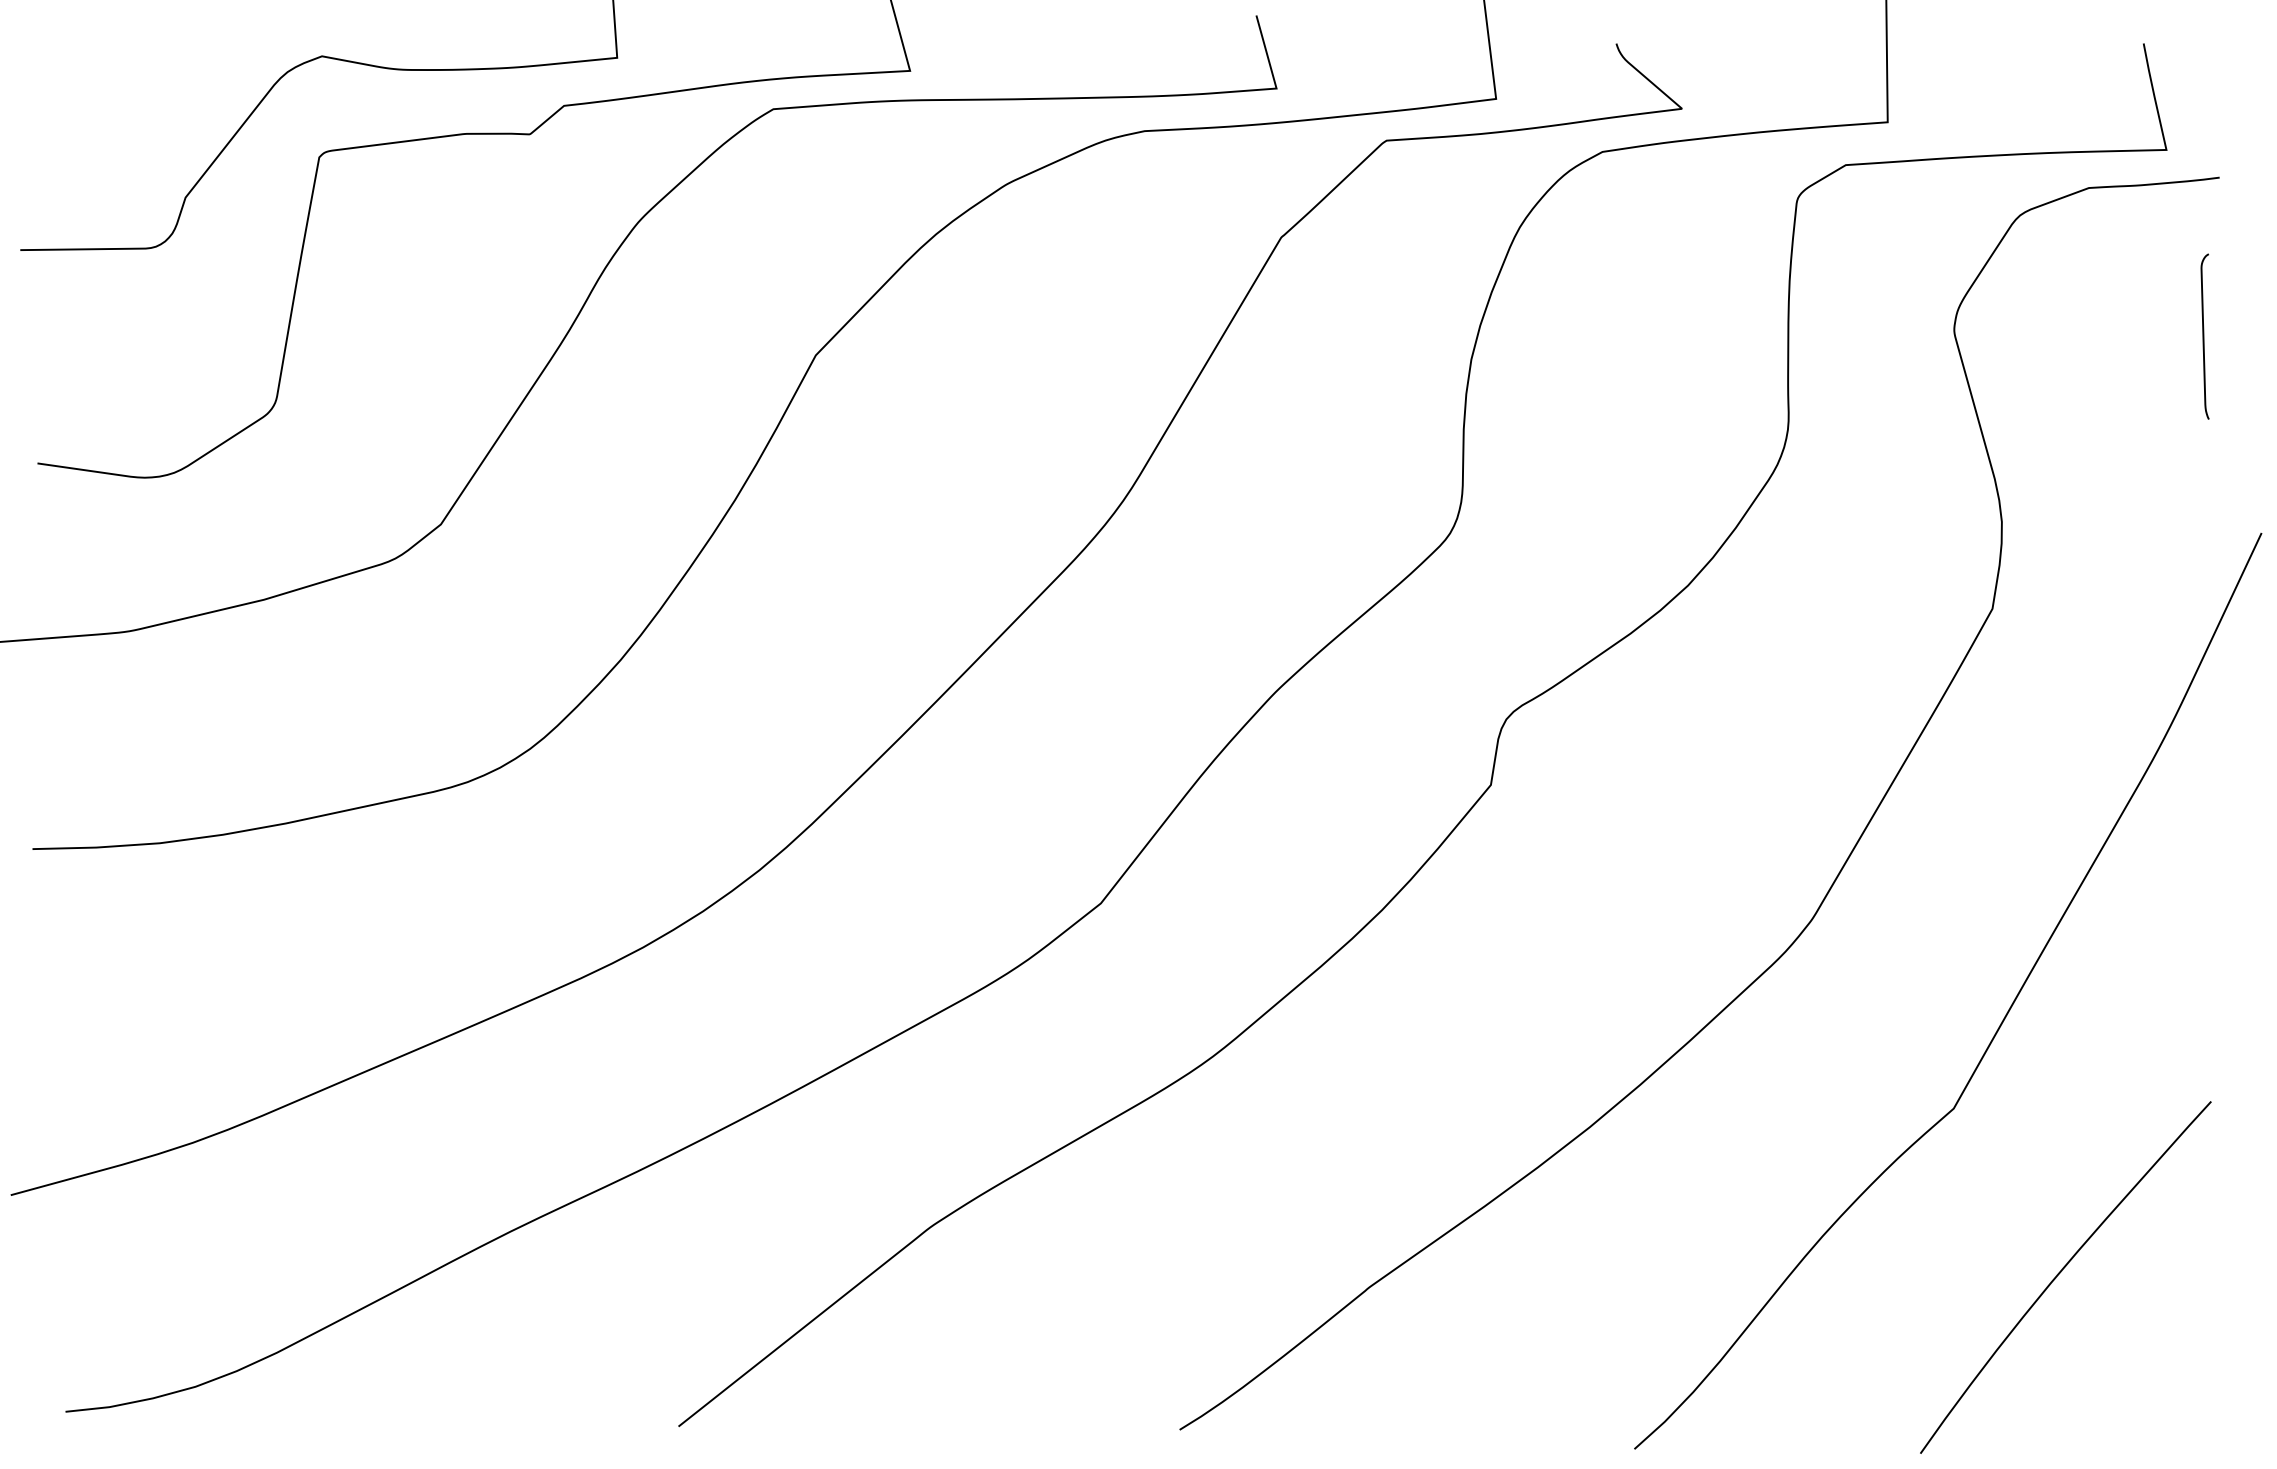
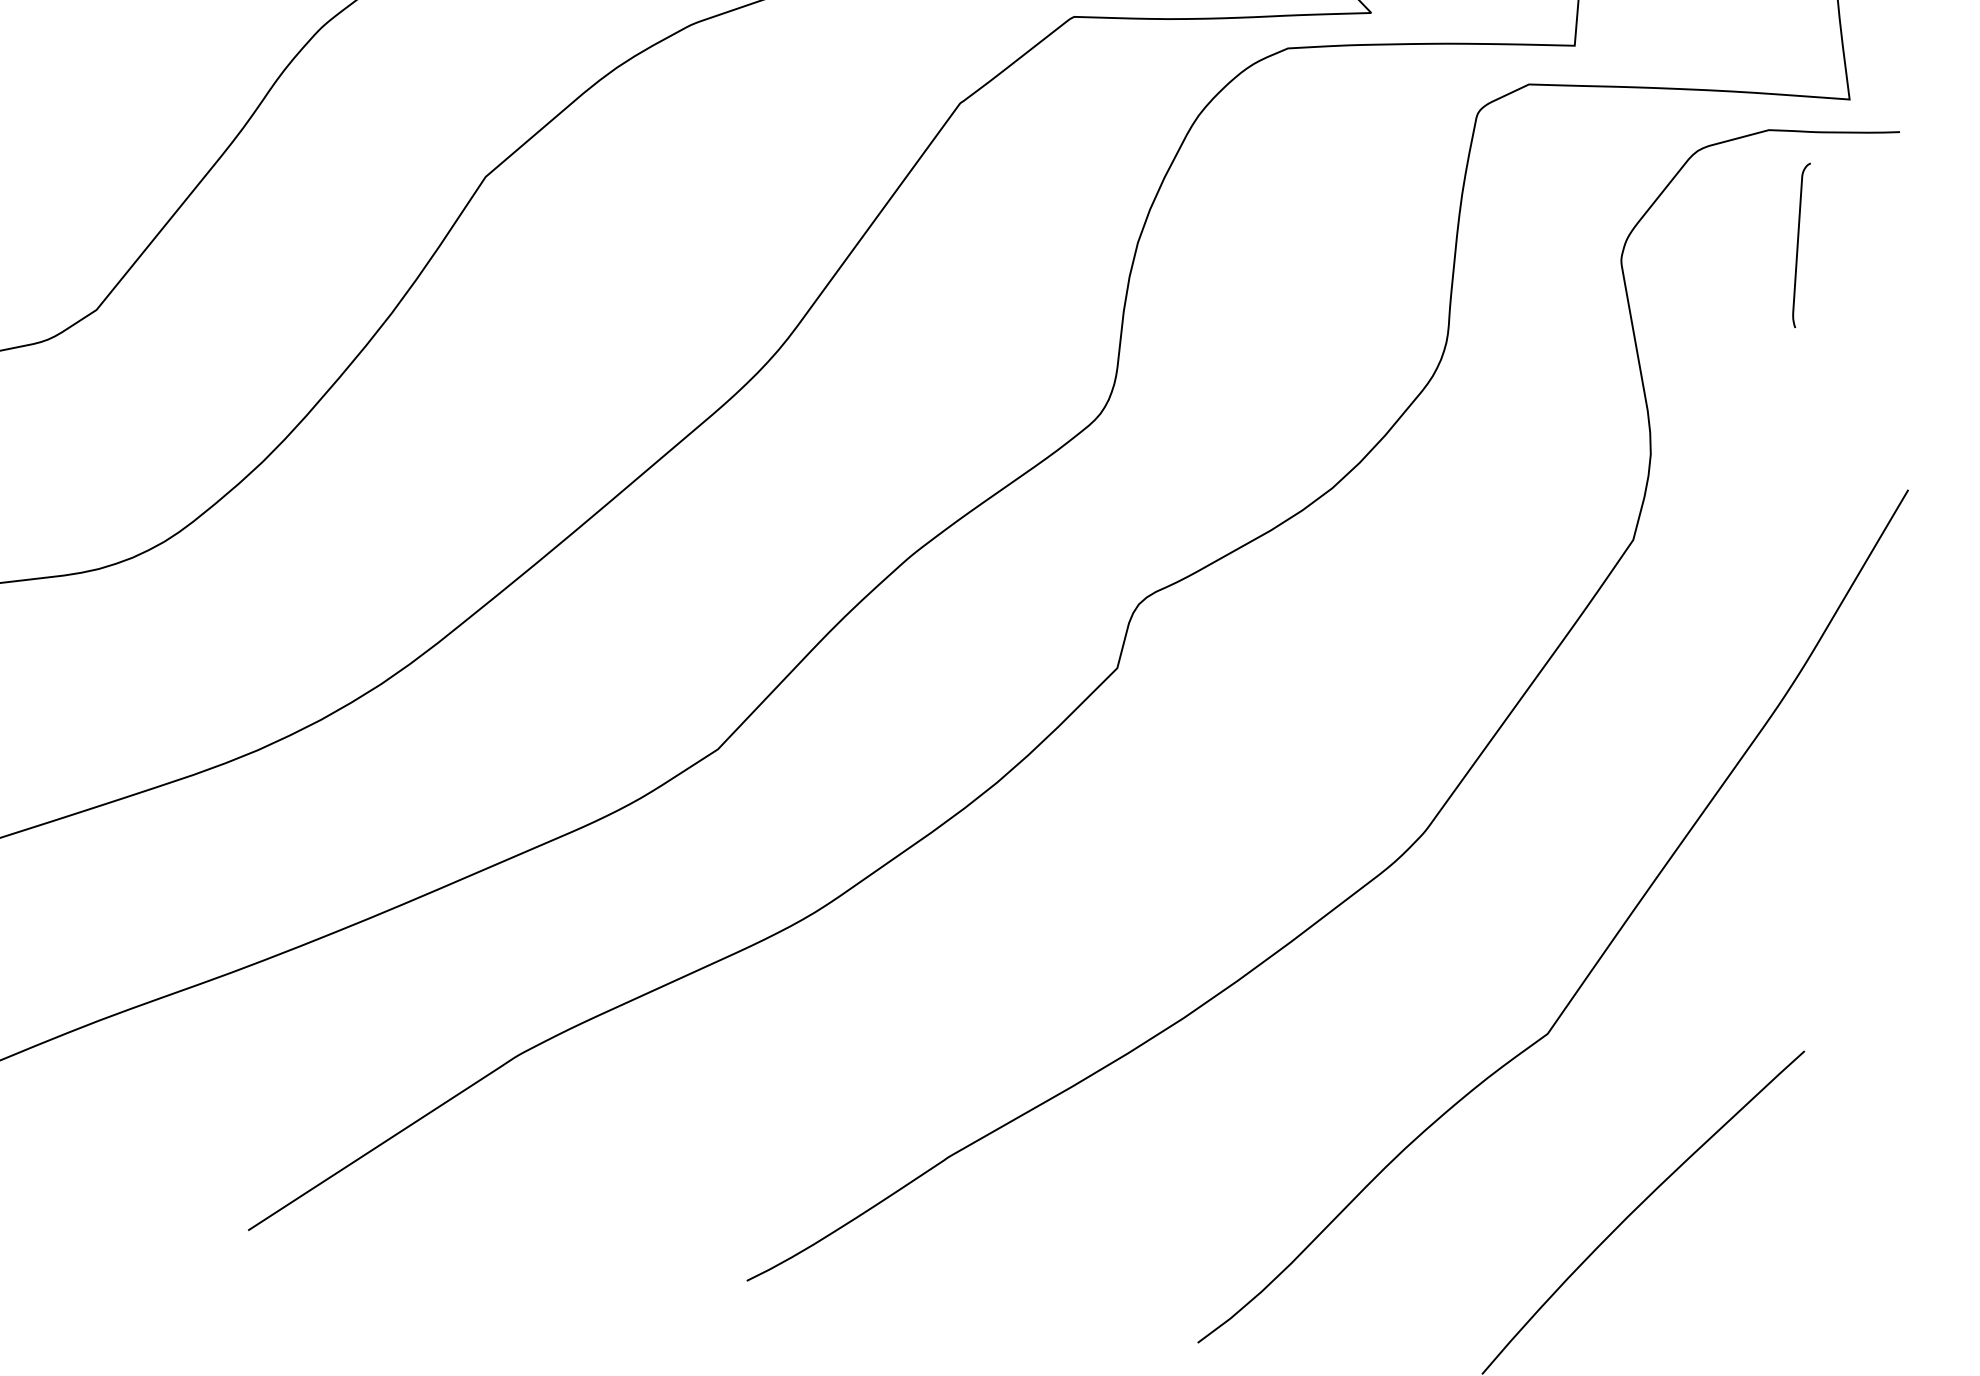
curve: (2204, 336) -> (1798, 244), moved

